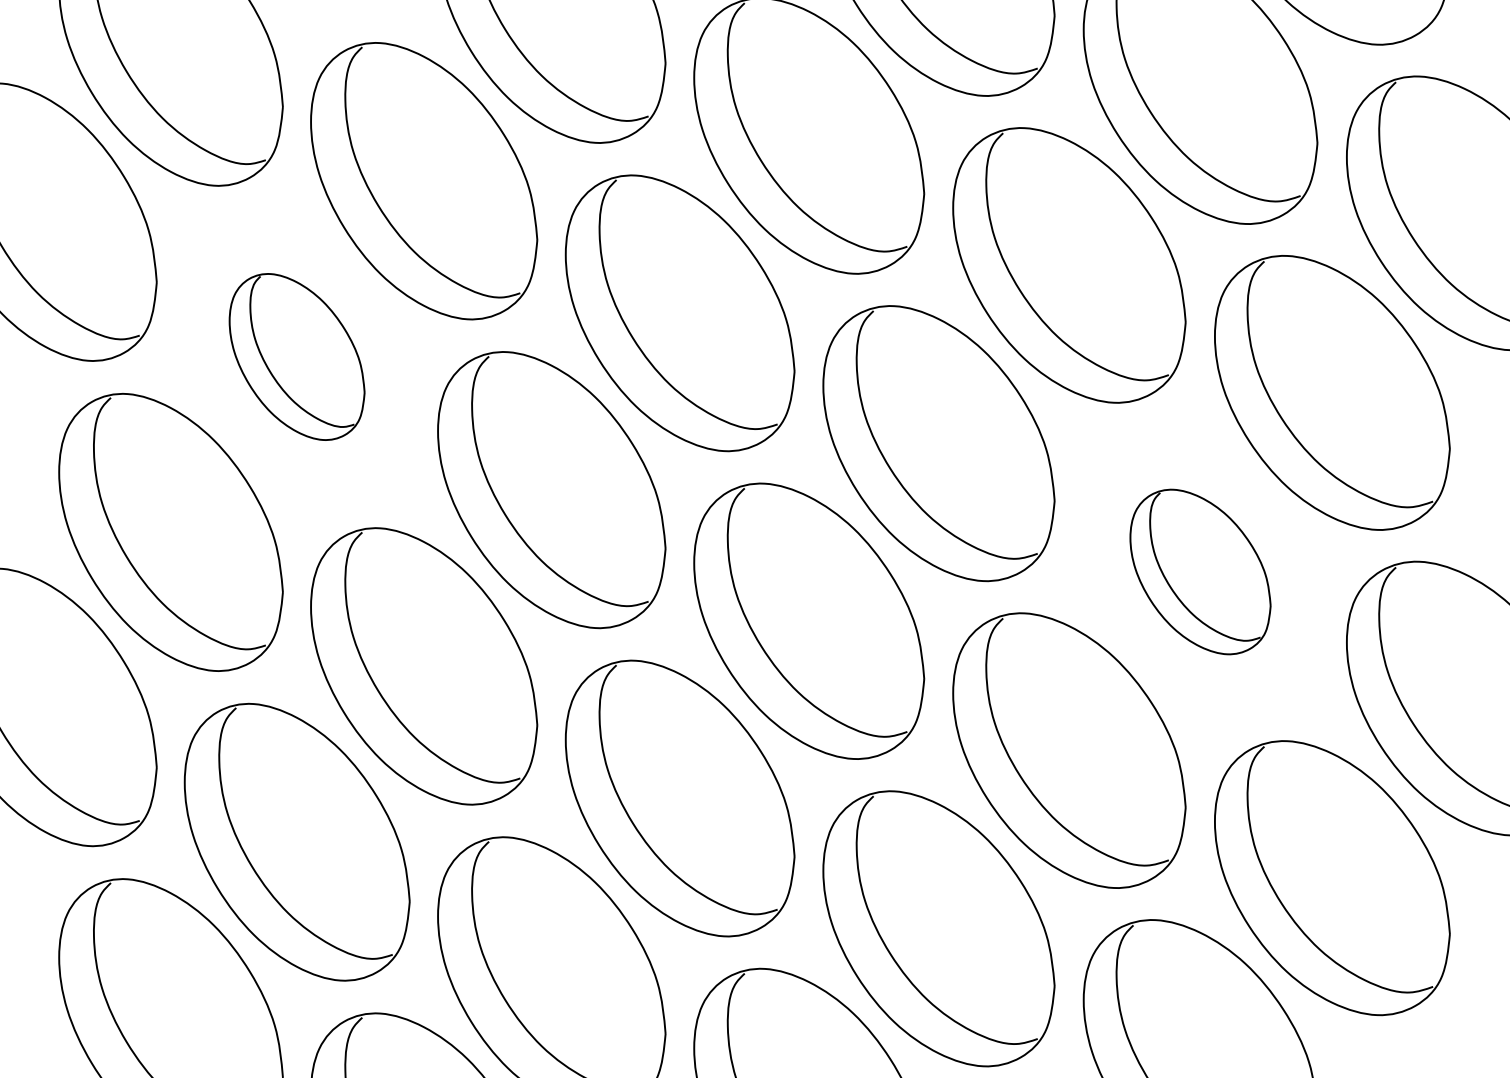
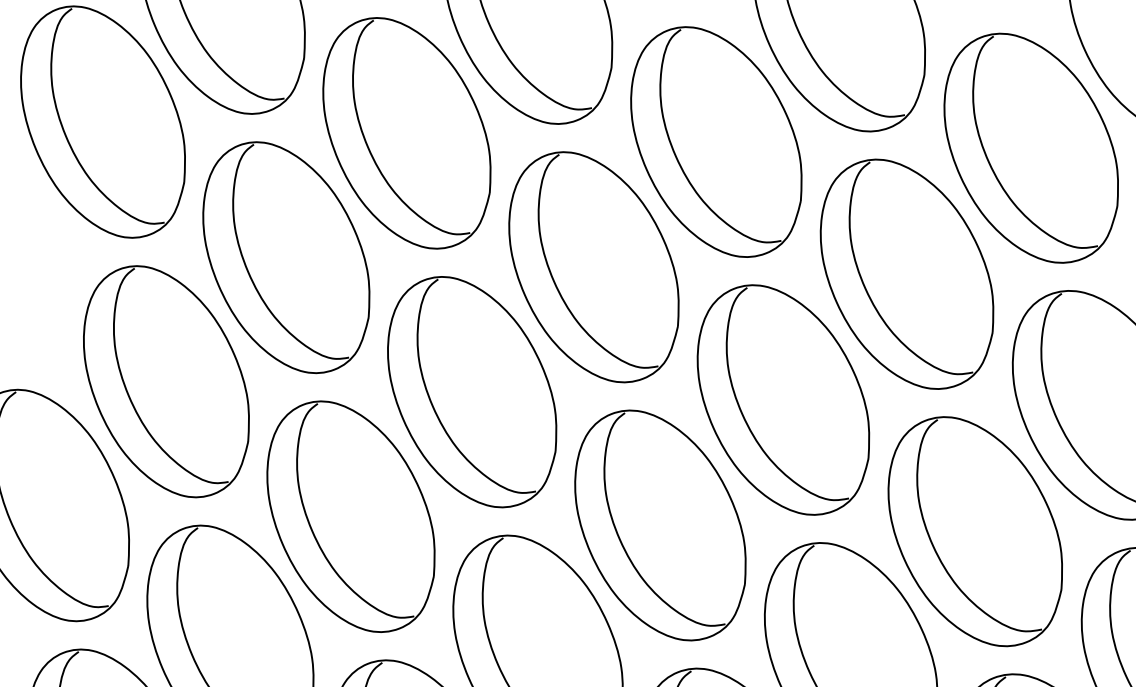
part: (296, 356) -> (286, 257), size x1.67
part: (1200, 571) -> (975, 531), size x1.67

